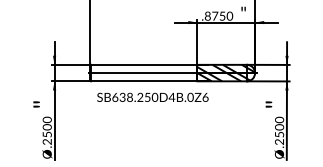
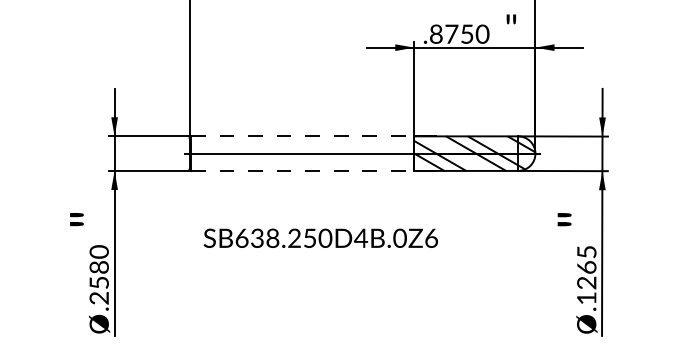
line: (144, 64) -> (303, 135), solid -> dashed
line: (144, 81) -> (303, 171), solid -> dashed
text: (152, 96) -> (320, 236), moved
text: (47, 127) -> (99, 267), .2500 -> .2580
text: (279, 130) -> (586, 274), .2500 -> .1265

